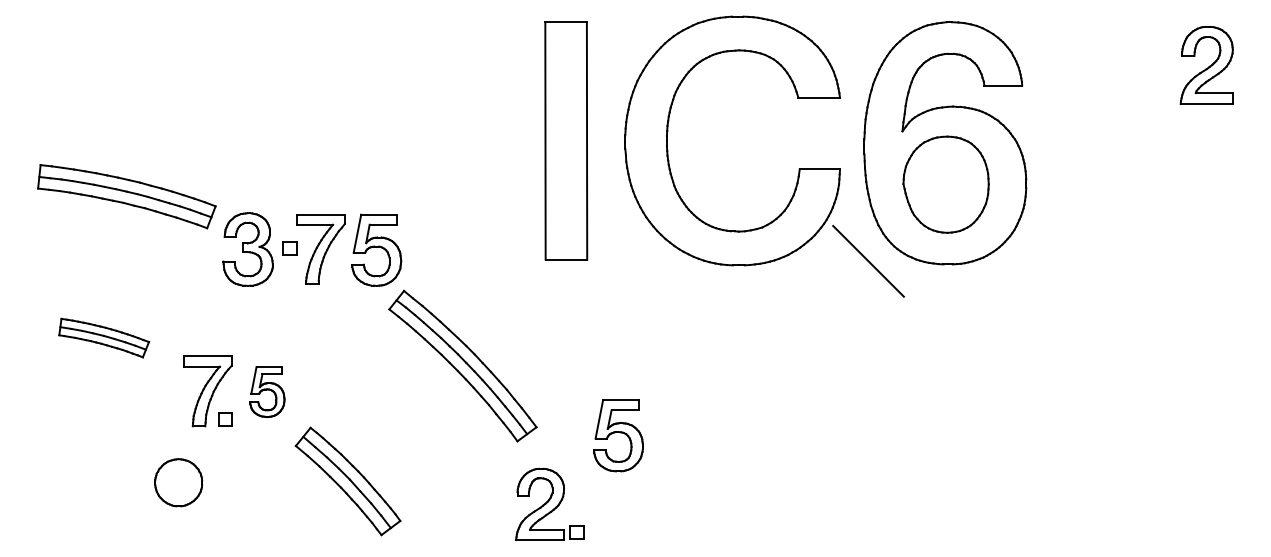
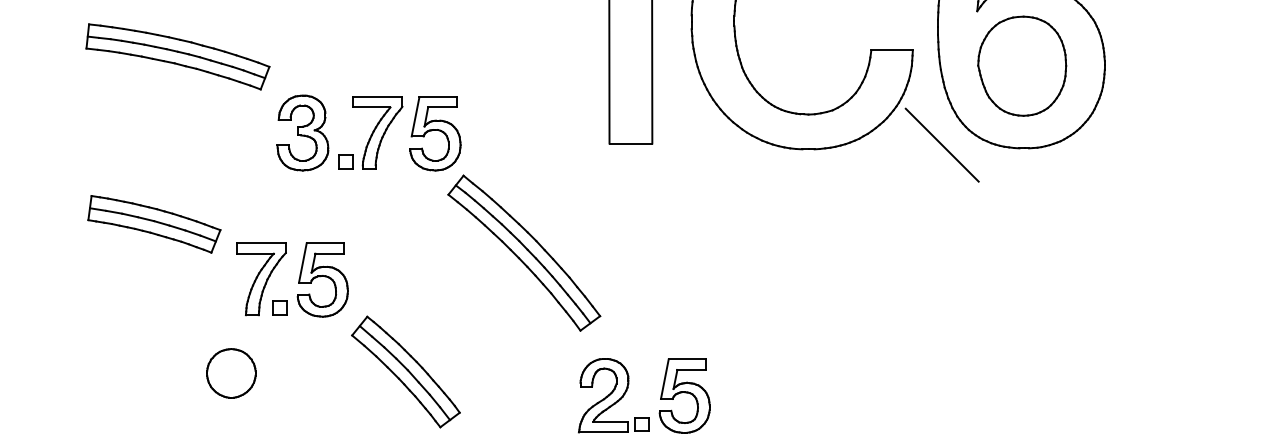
part: (126, 196) -> (177, 56), moved
part: (289, 248) -> (345, 161), moved
part: (104, 337) -> (154, 223), size x1.43
part: (267, 391) -> (322, 279), size x1.43
part: (618, 435) -> (684, 395), moved

